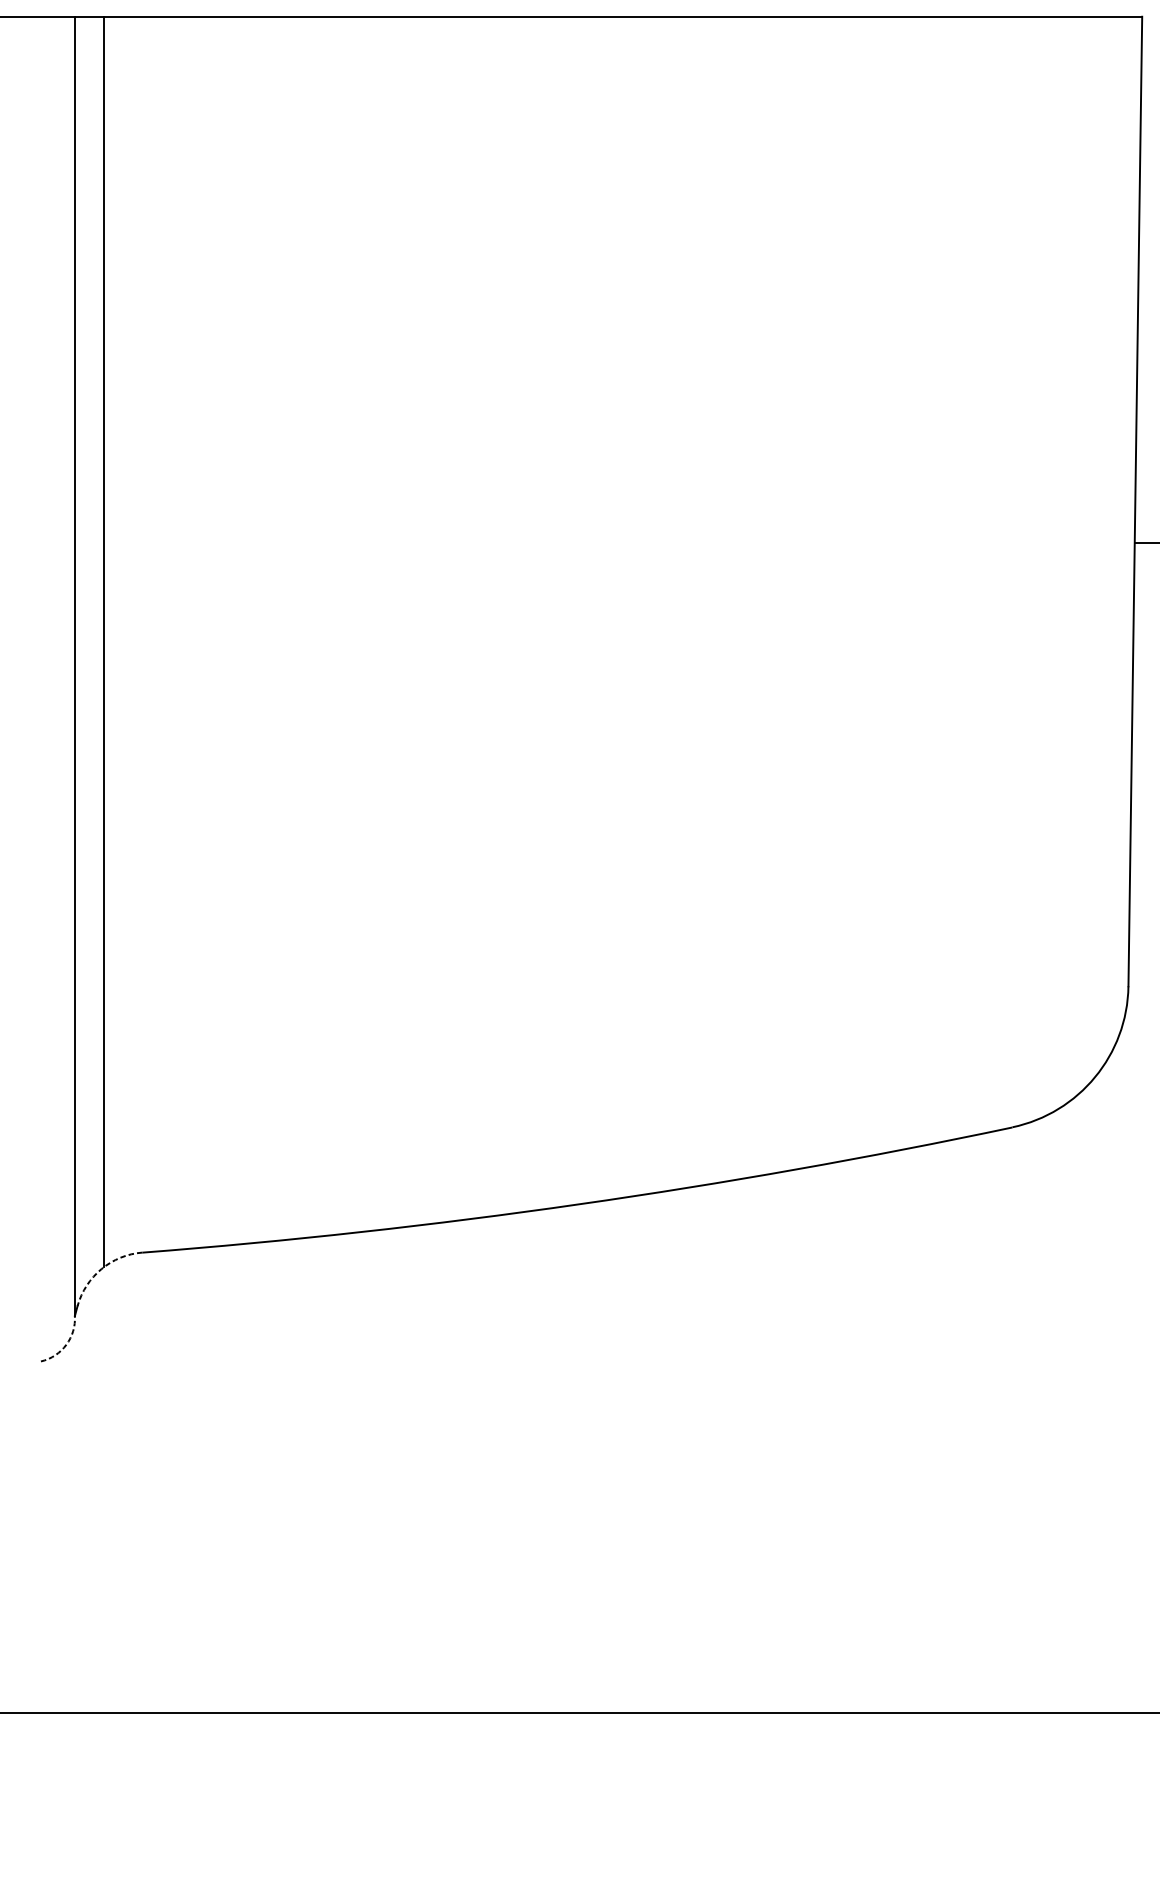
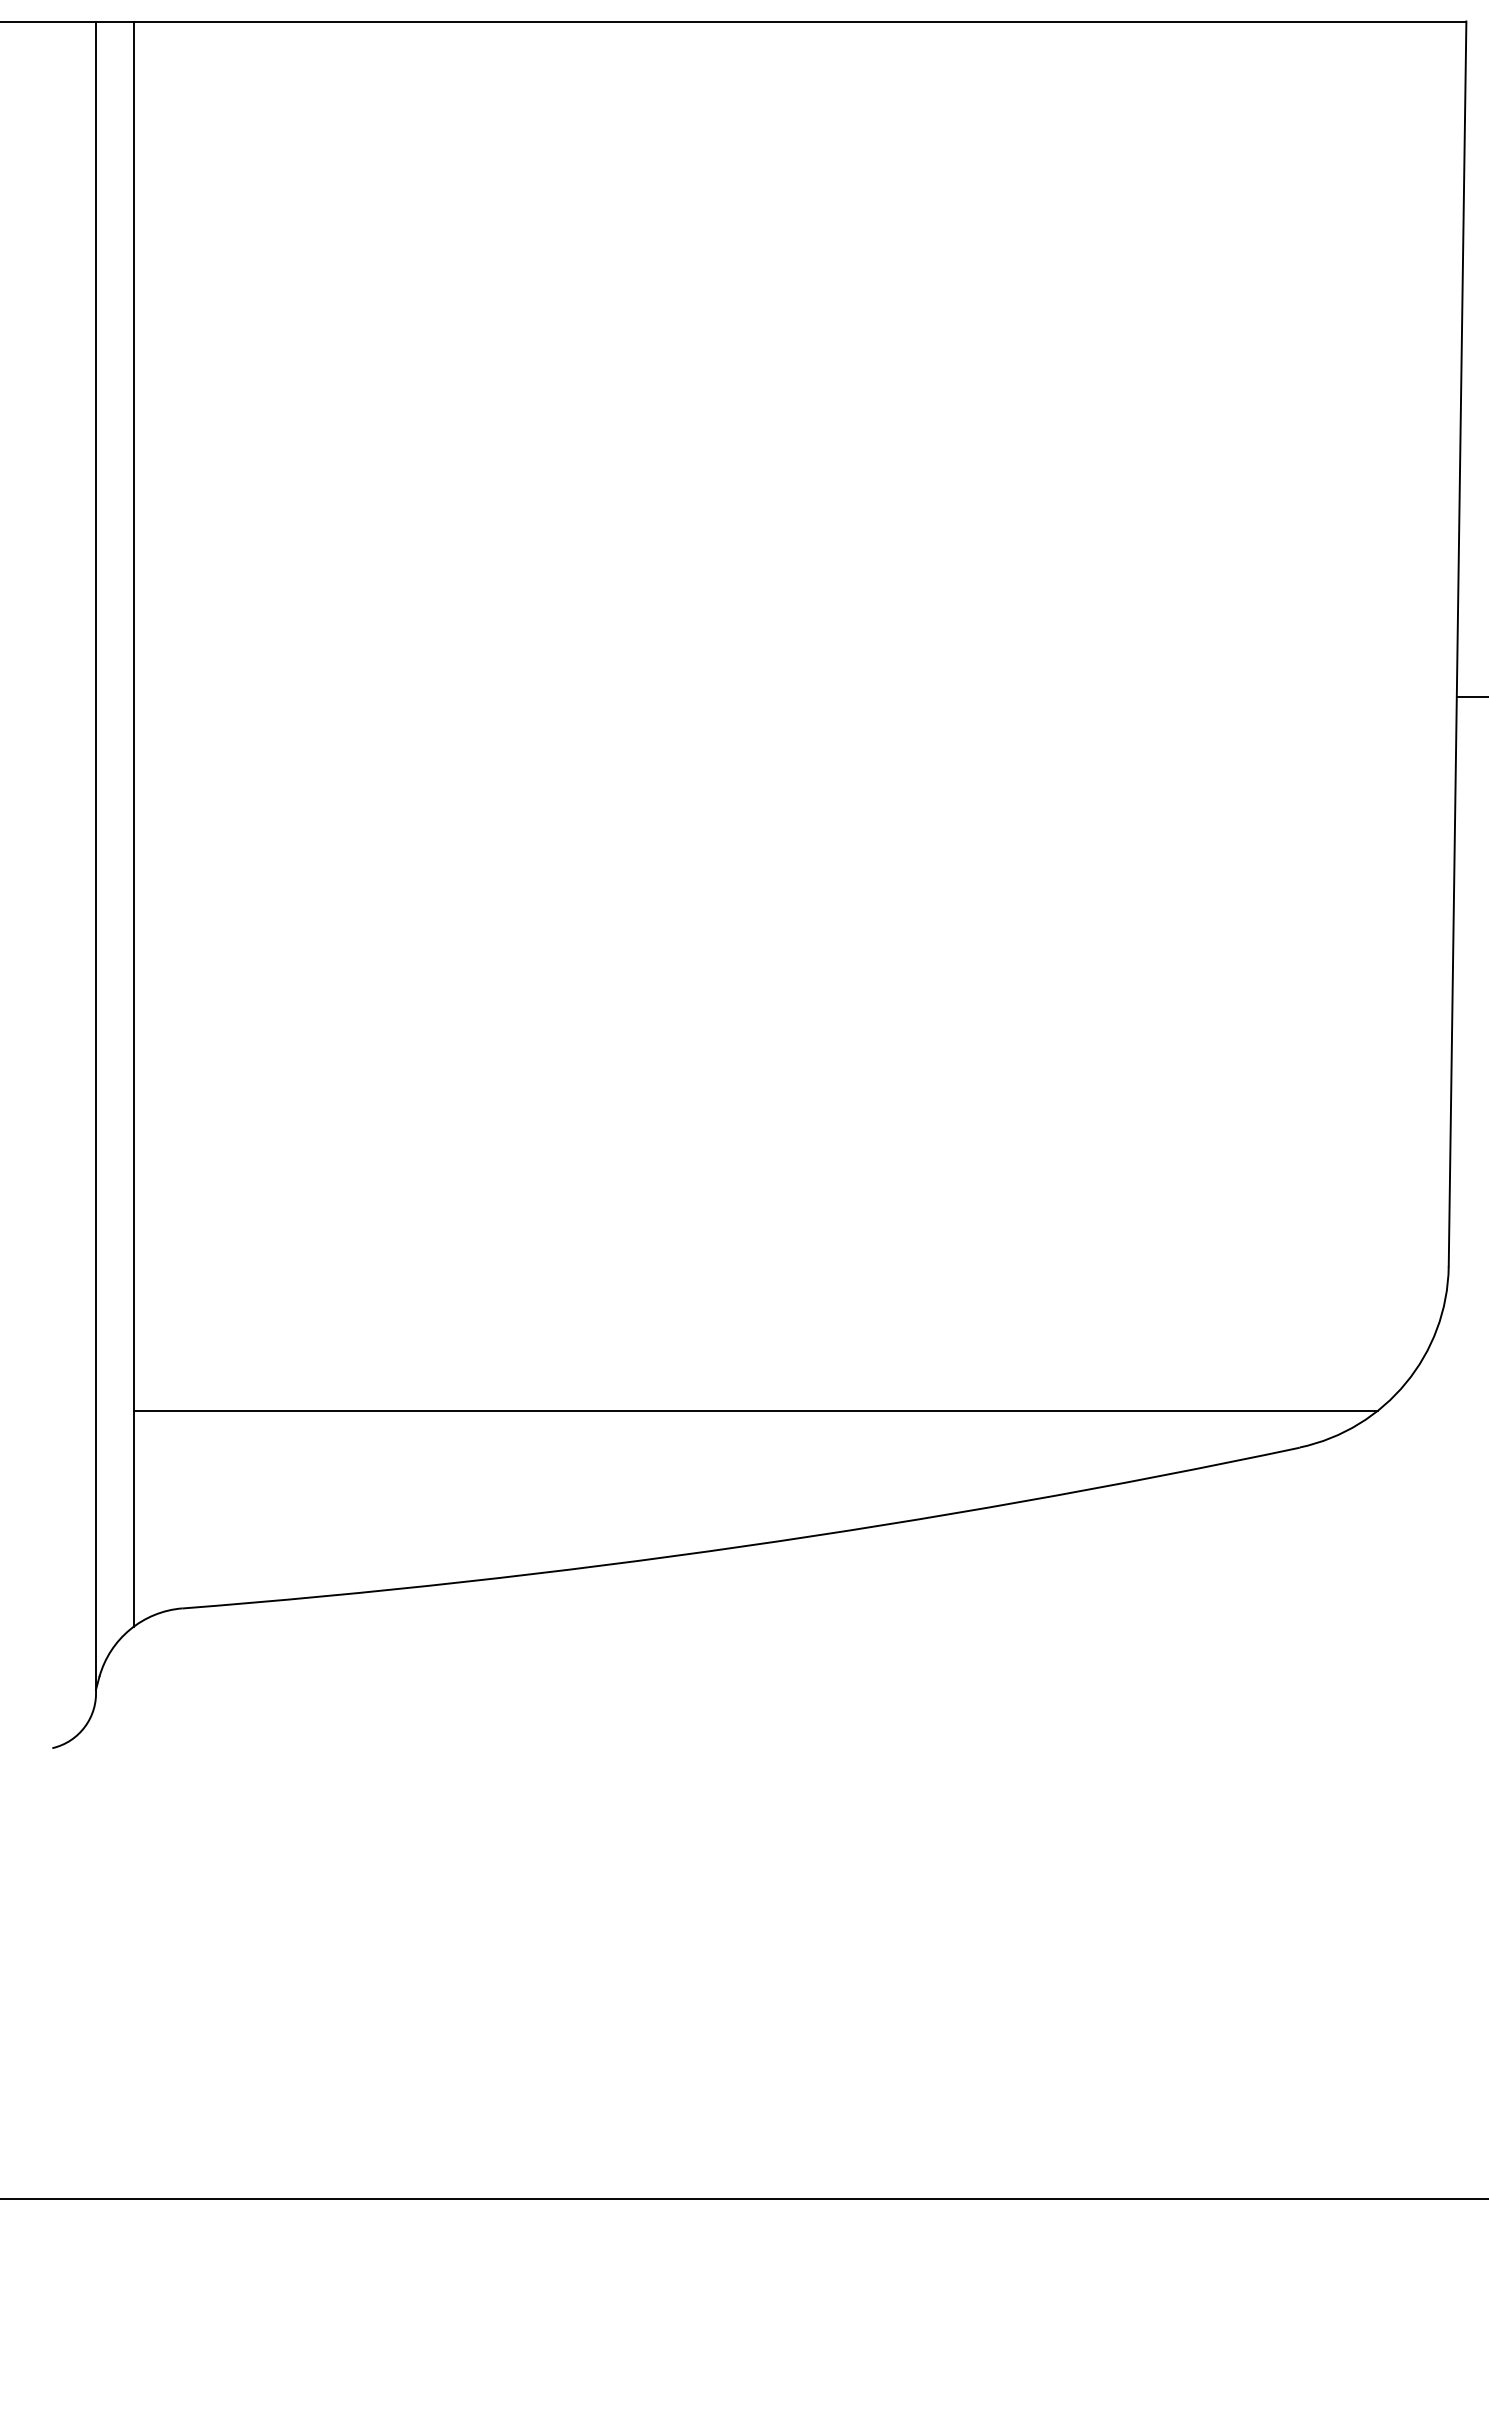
line: (588, 1098) -> (755, 1410), added
arc: (101, 1269) -> (130, 1629), dashed -> solid
arc: (66, 1344) -> (85, 1726), dashed -> solid

